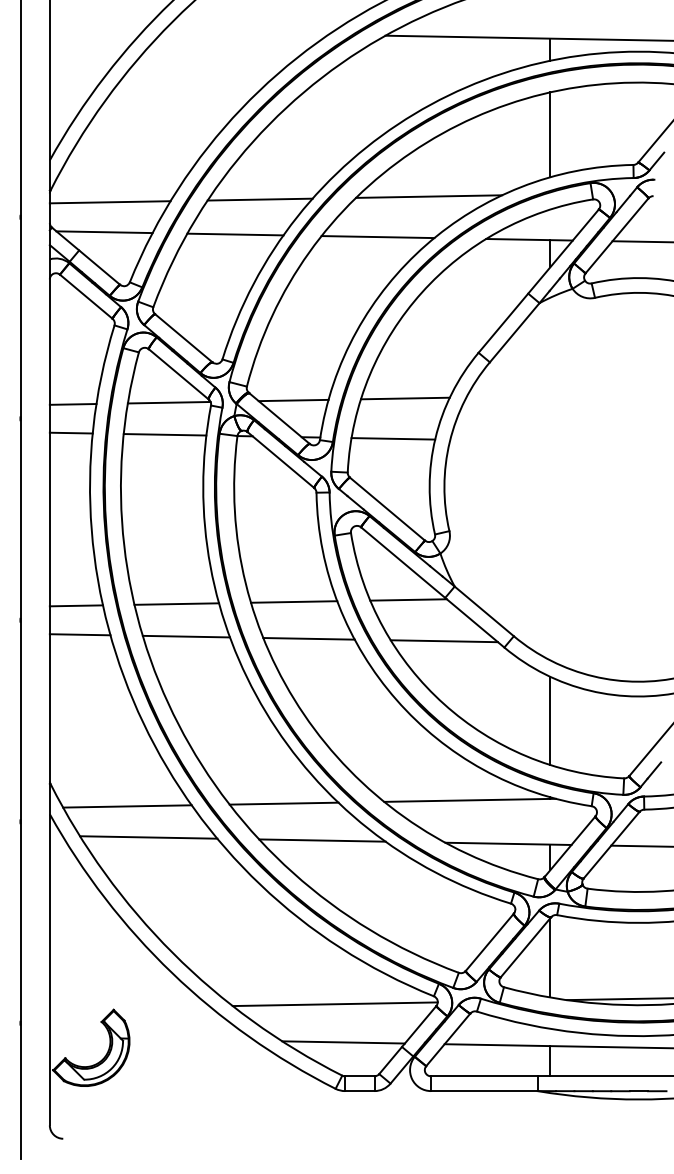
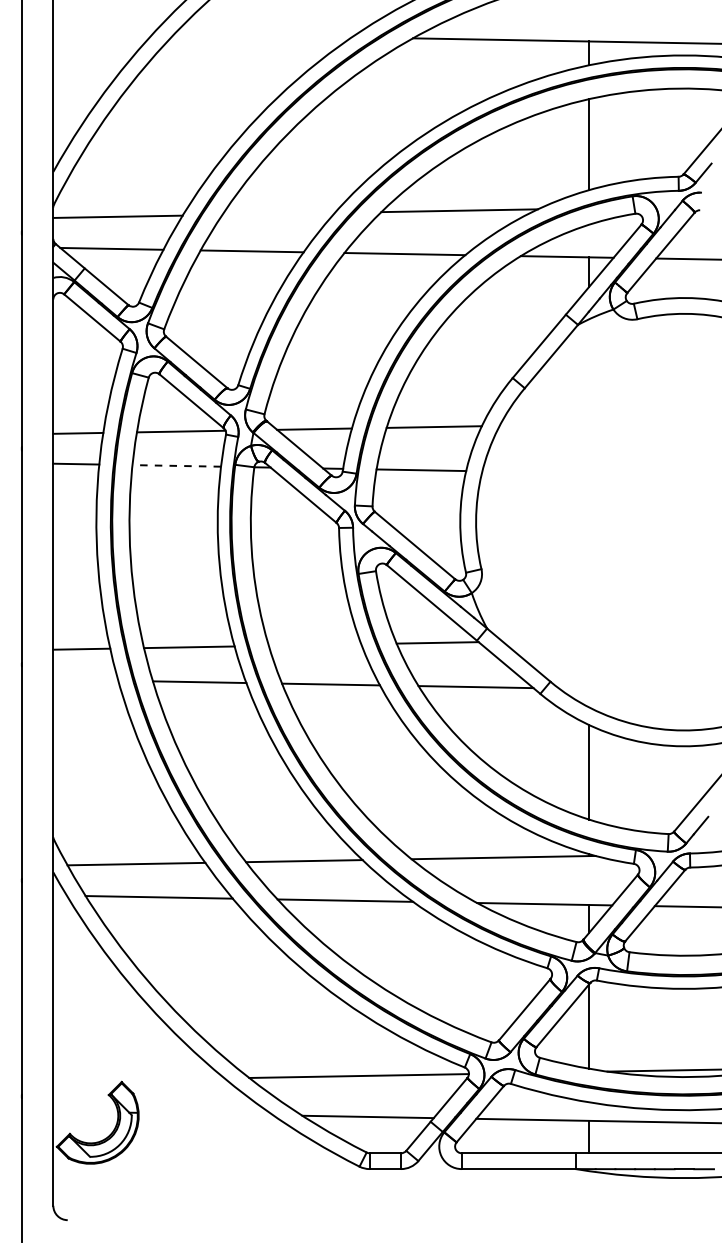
line: (259, 199) -> (277, 213), removed
line: (164, 434) -> (176, 465), solid -> dashed
line: (294, 601) -> (315, 644), removed
line: (79, 634) -> (85, 679), removed

